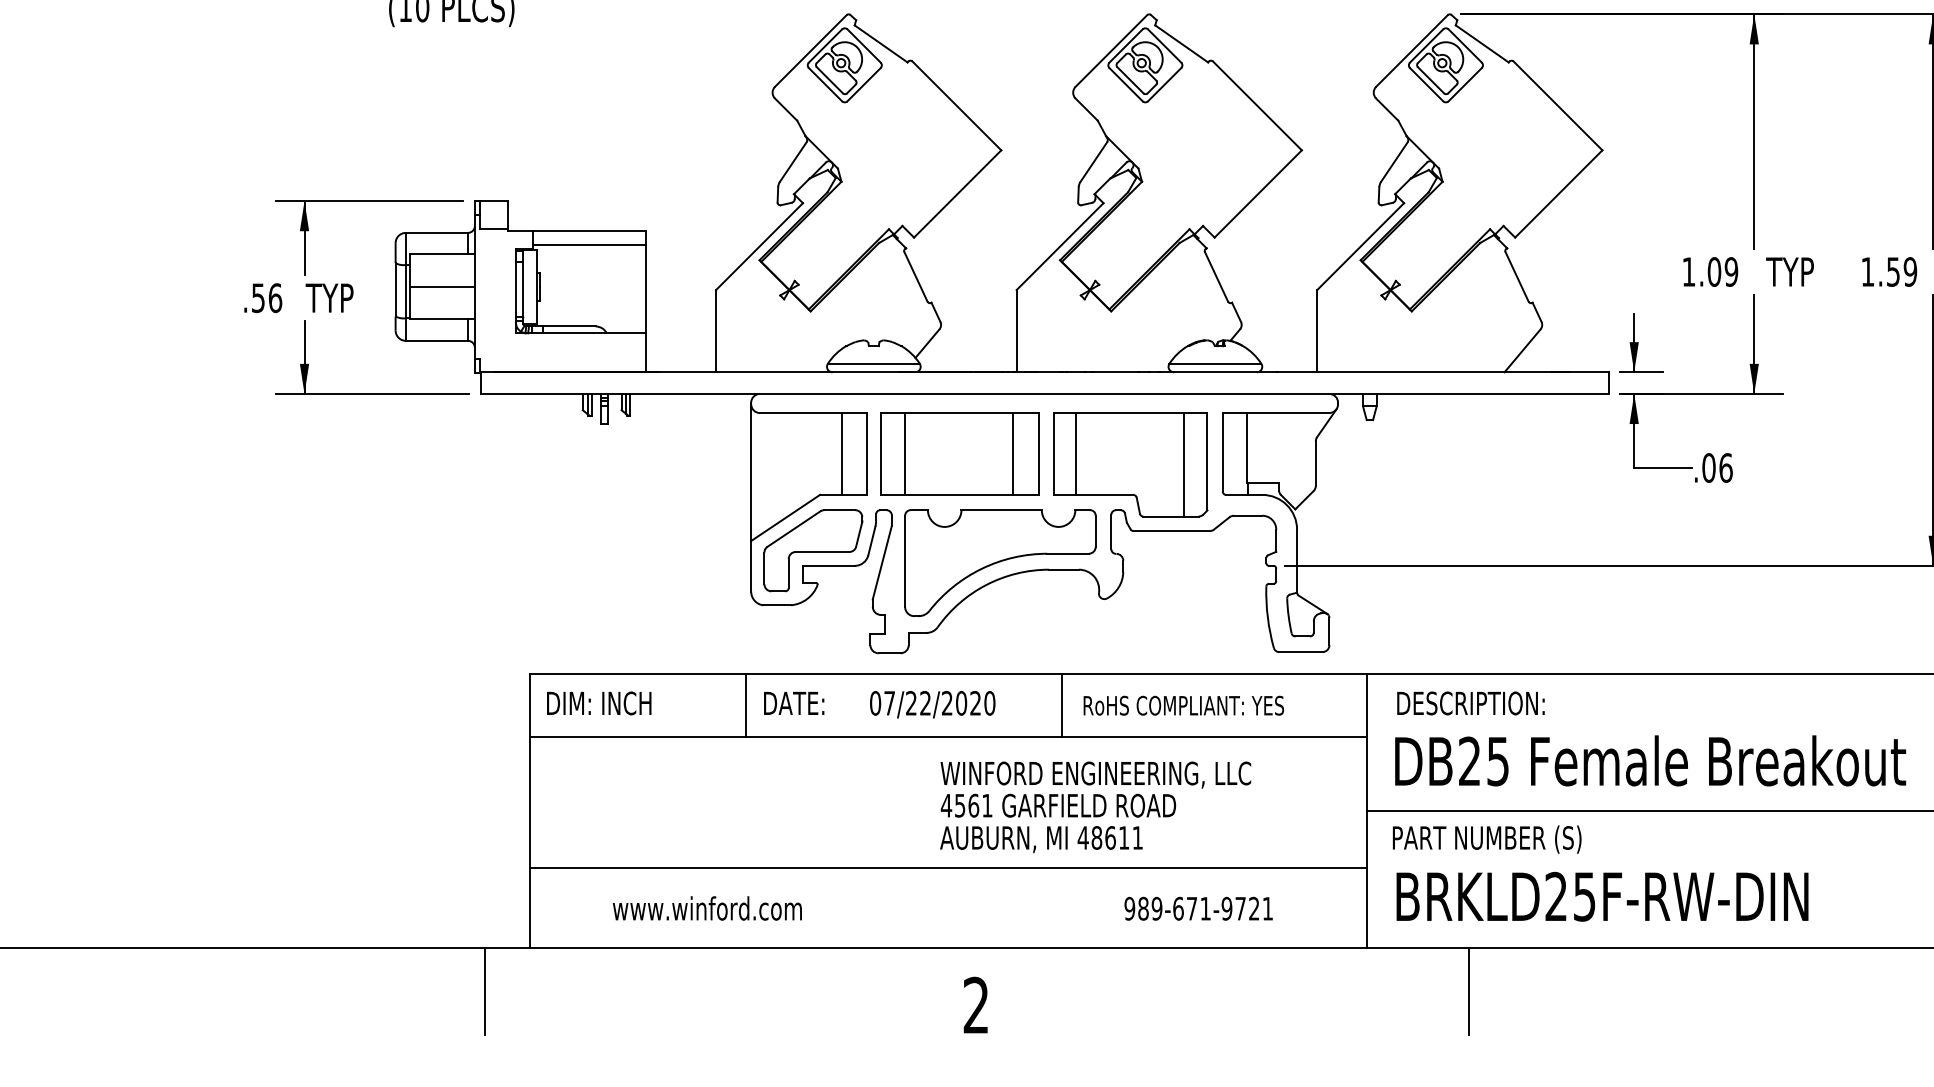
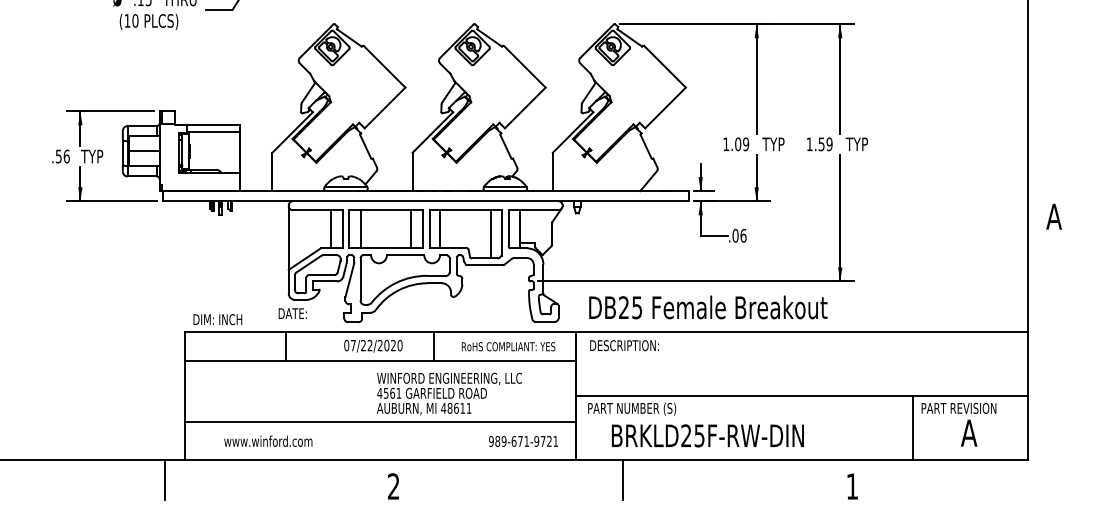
text: (598, 703) -> (217, 319), moved
text: (793, 703) -> (292, 313), moved
text: (1183, 705) -> (508, 346), moved
text: (1650, 760) -> (708, 307), moved
text: (1601, 896) -> (707, 435), moved
text: (1198, 908) -> (523, 441), moved

